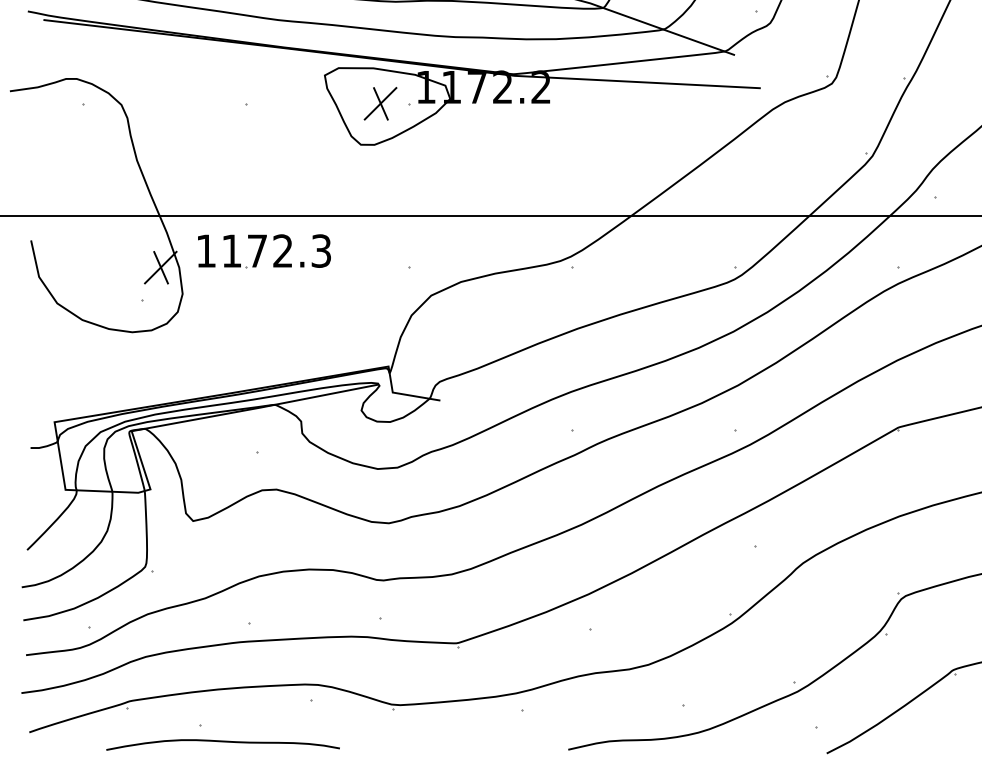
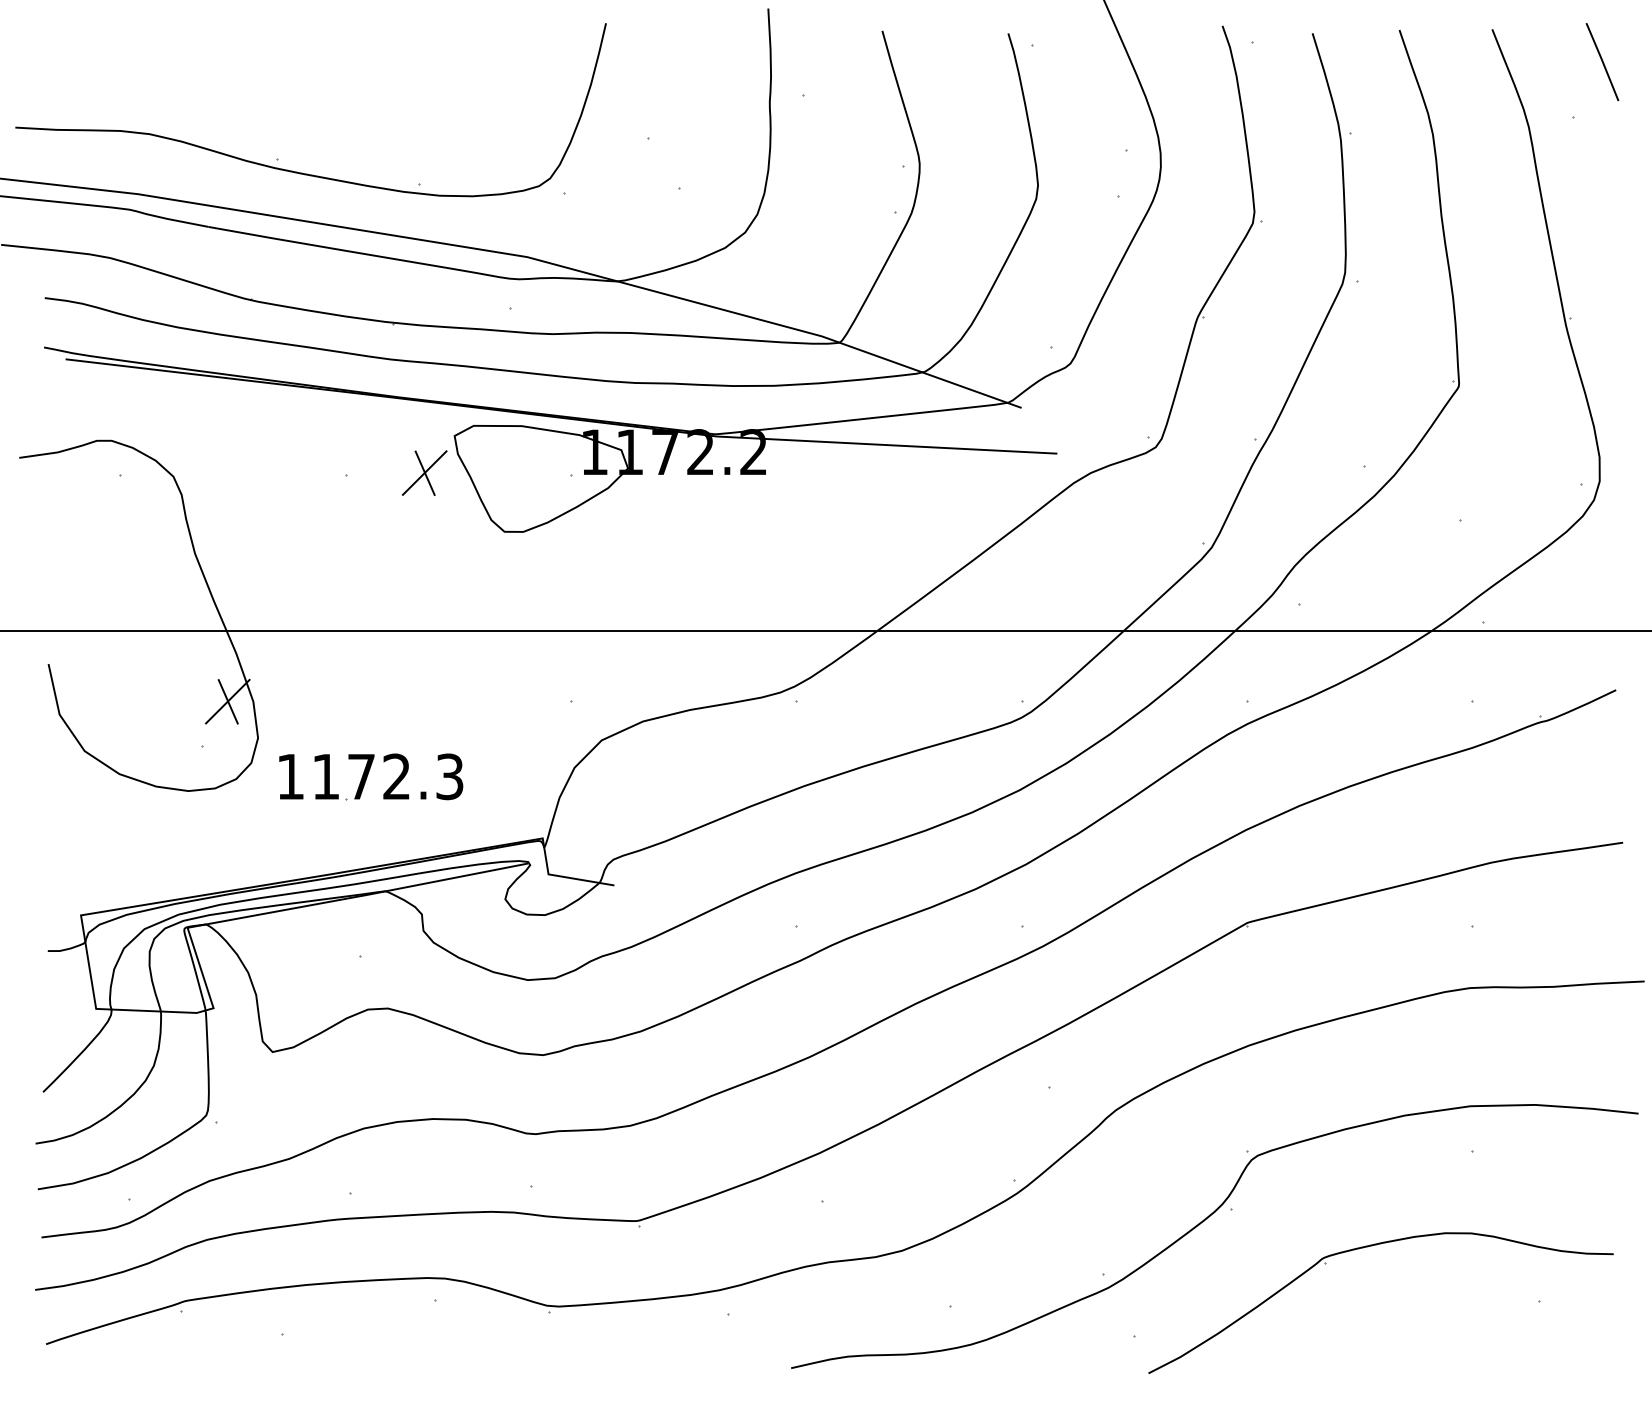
part: (380, 103) -> (424, 472), moved
part: (264, 250) -> (371, 776), moved
curve: (222, 742) -> (313, 1357), removed

